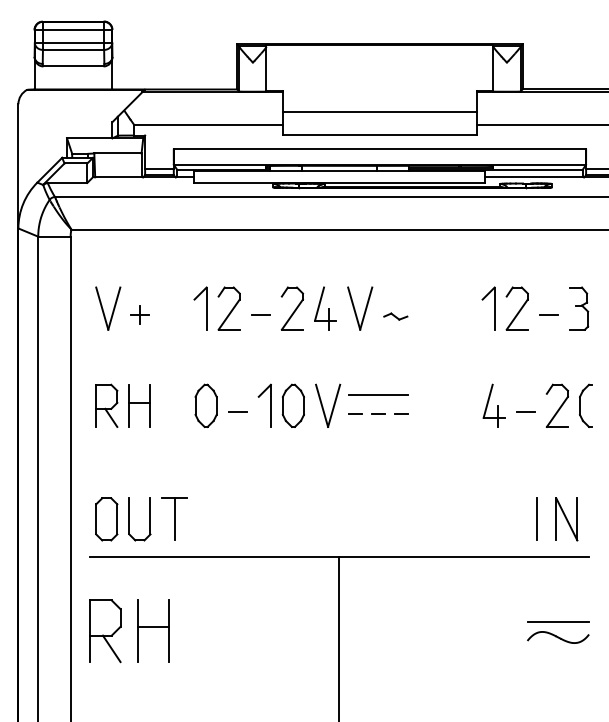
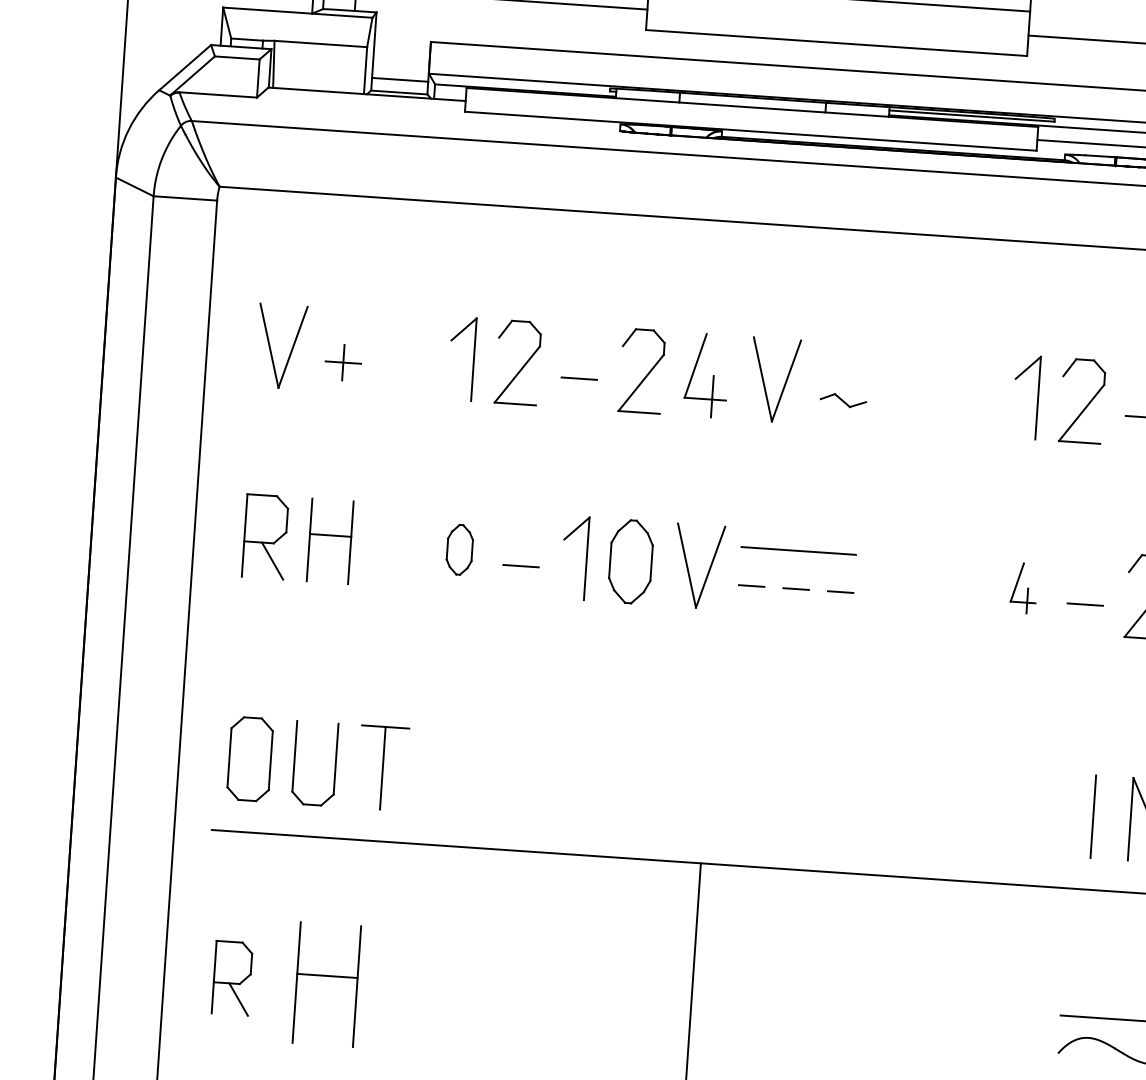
part: (205, 405) -> (458, 549), size x0.6
part: (493, 405) -> (1022, 587), size x0.6
part: (105, 631) -> (232, 978), size x0.6

